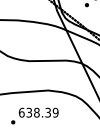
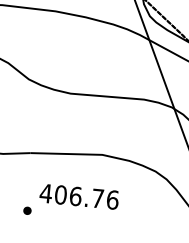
text: (38, 112) -> (78, 196), 638.39 -> 406.76

